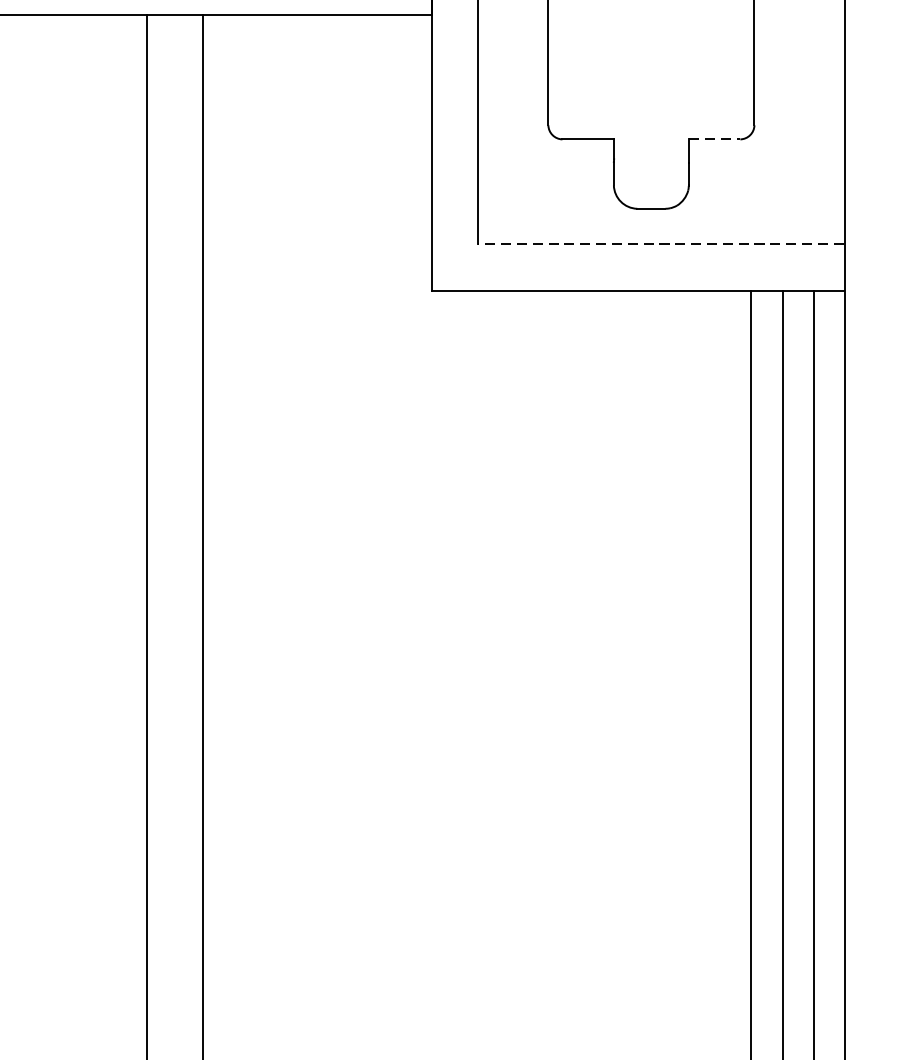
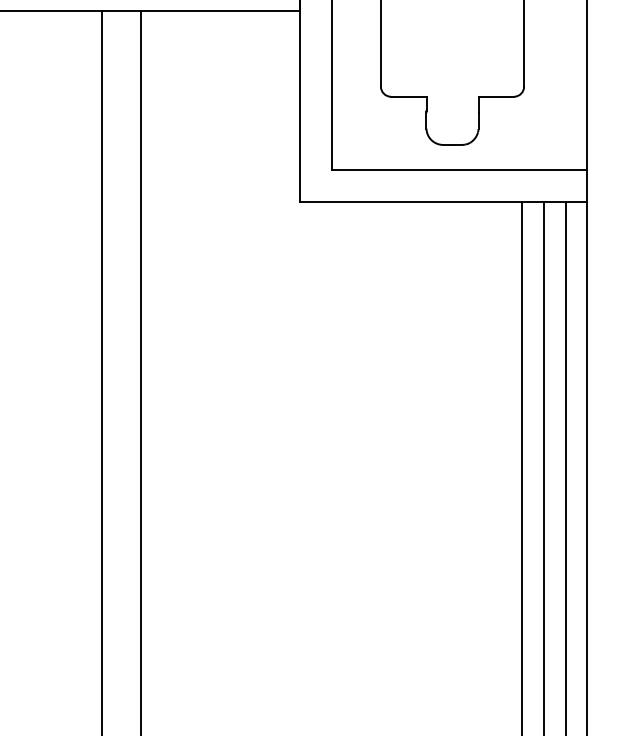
line: (714, 139) -> (496, 96), dashed -> solid
line: (661, 244) -> (459, 169), dashed -> solid

